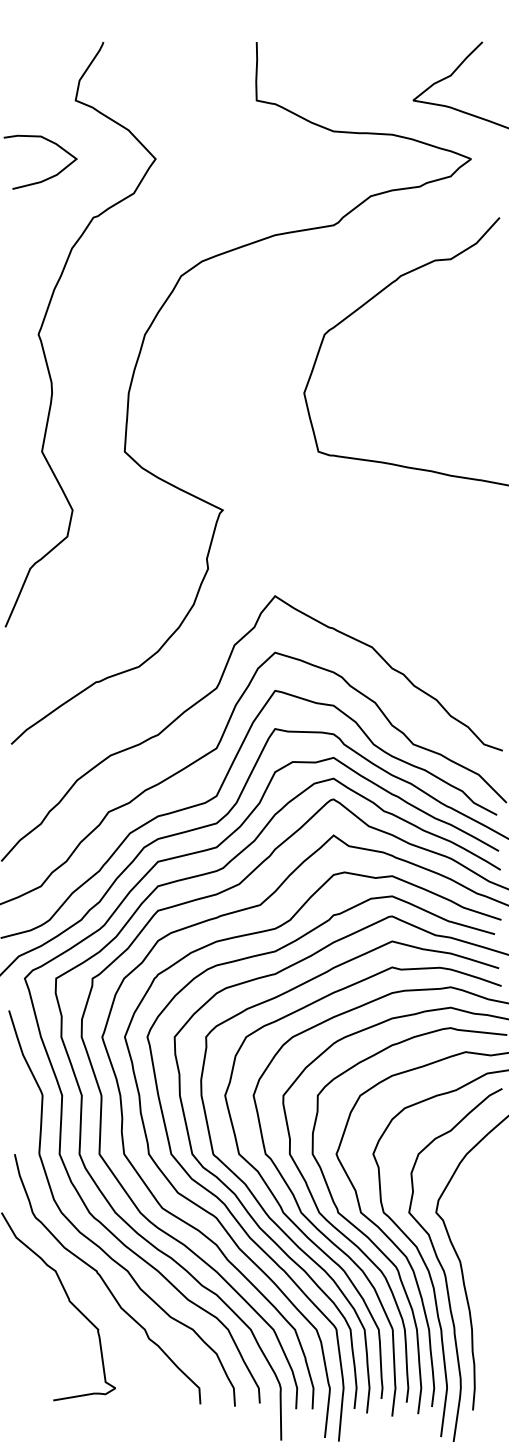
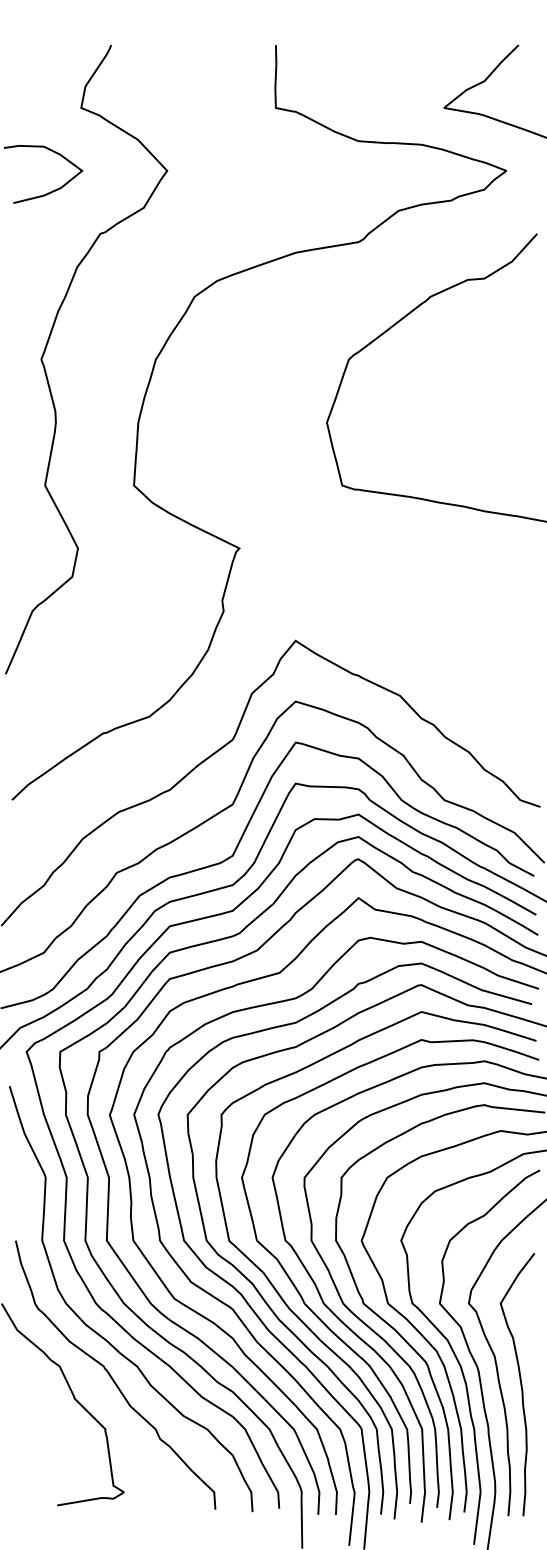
curve: (484, 1287) -> (520, 1384), added

